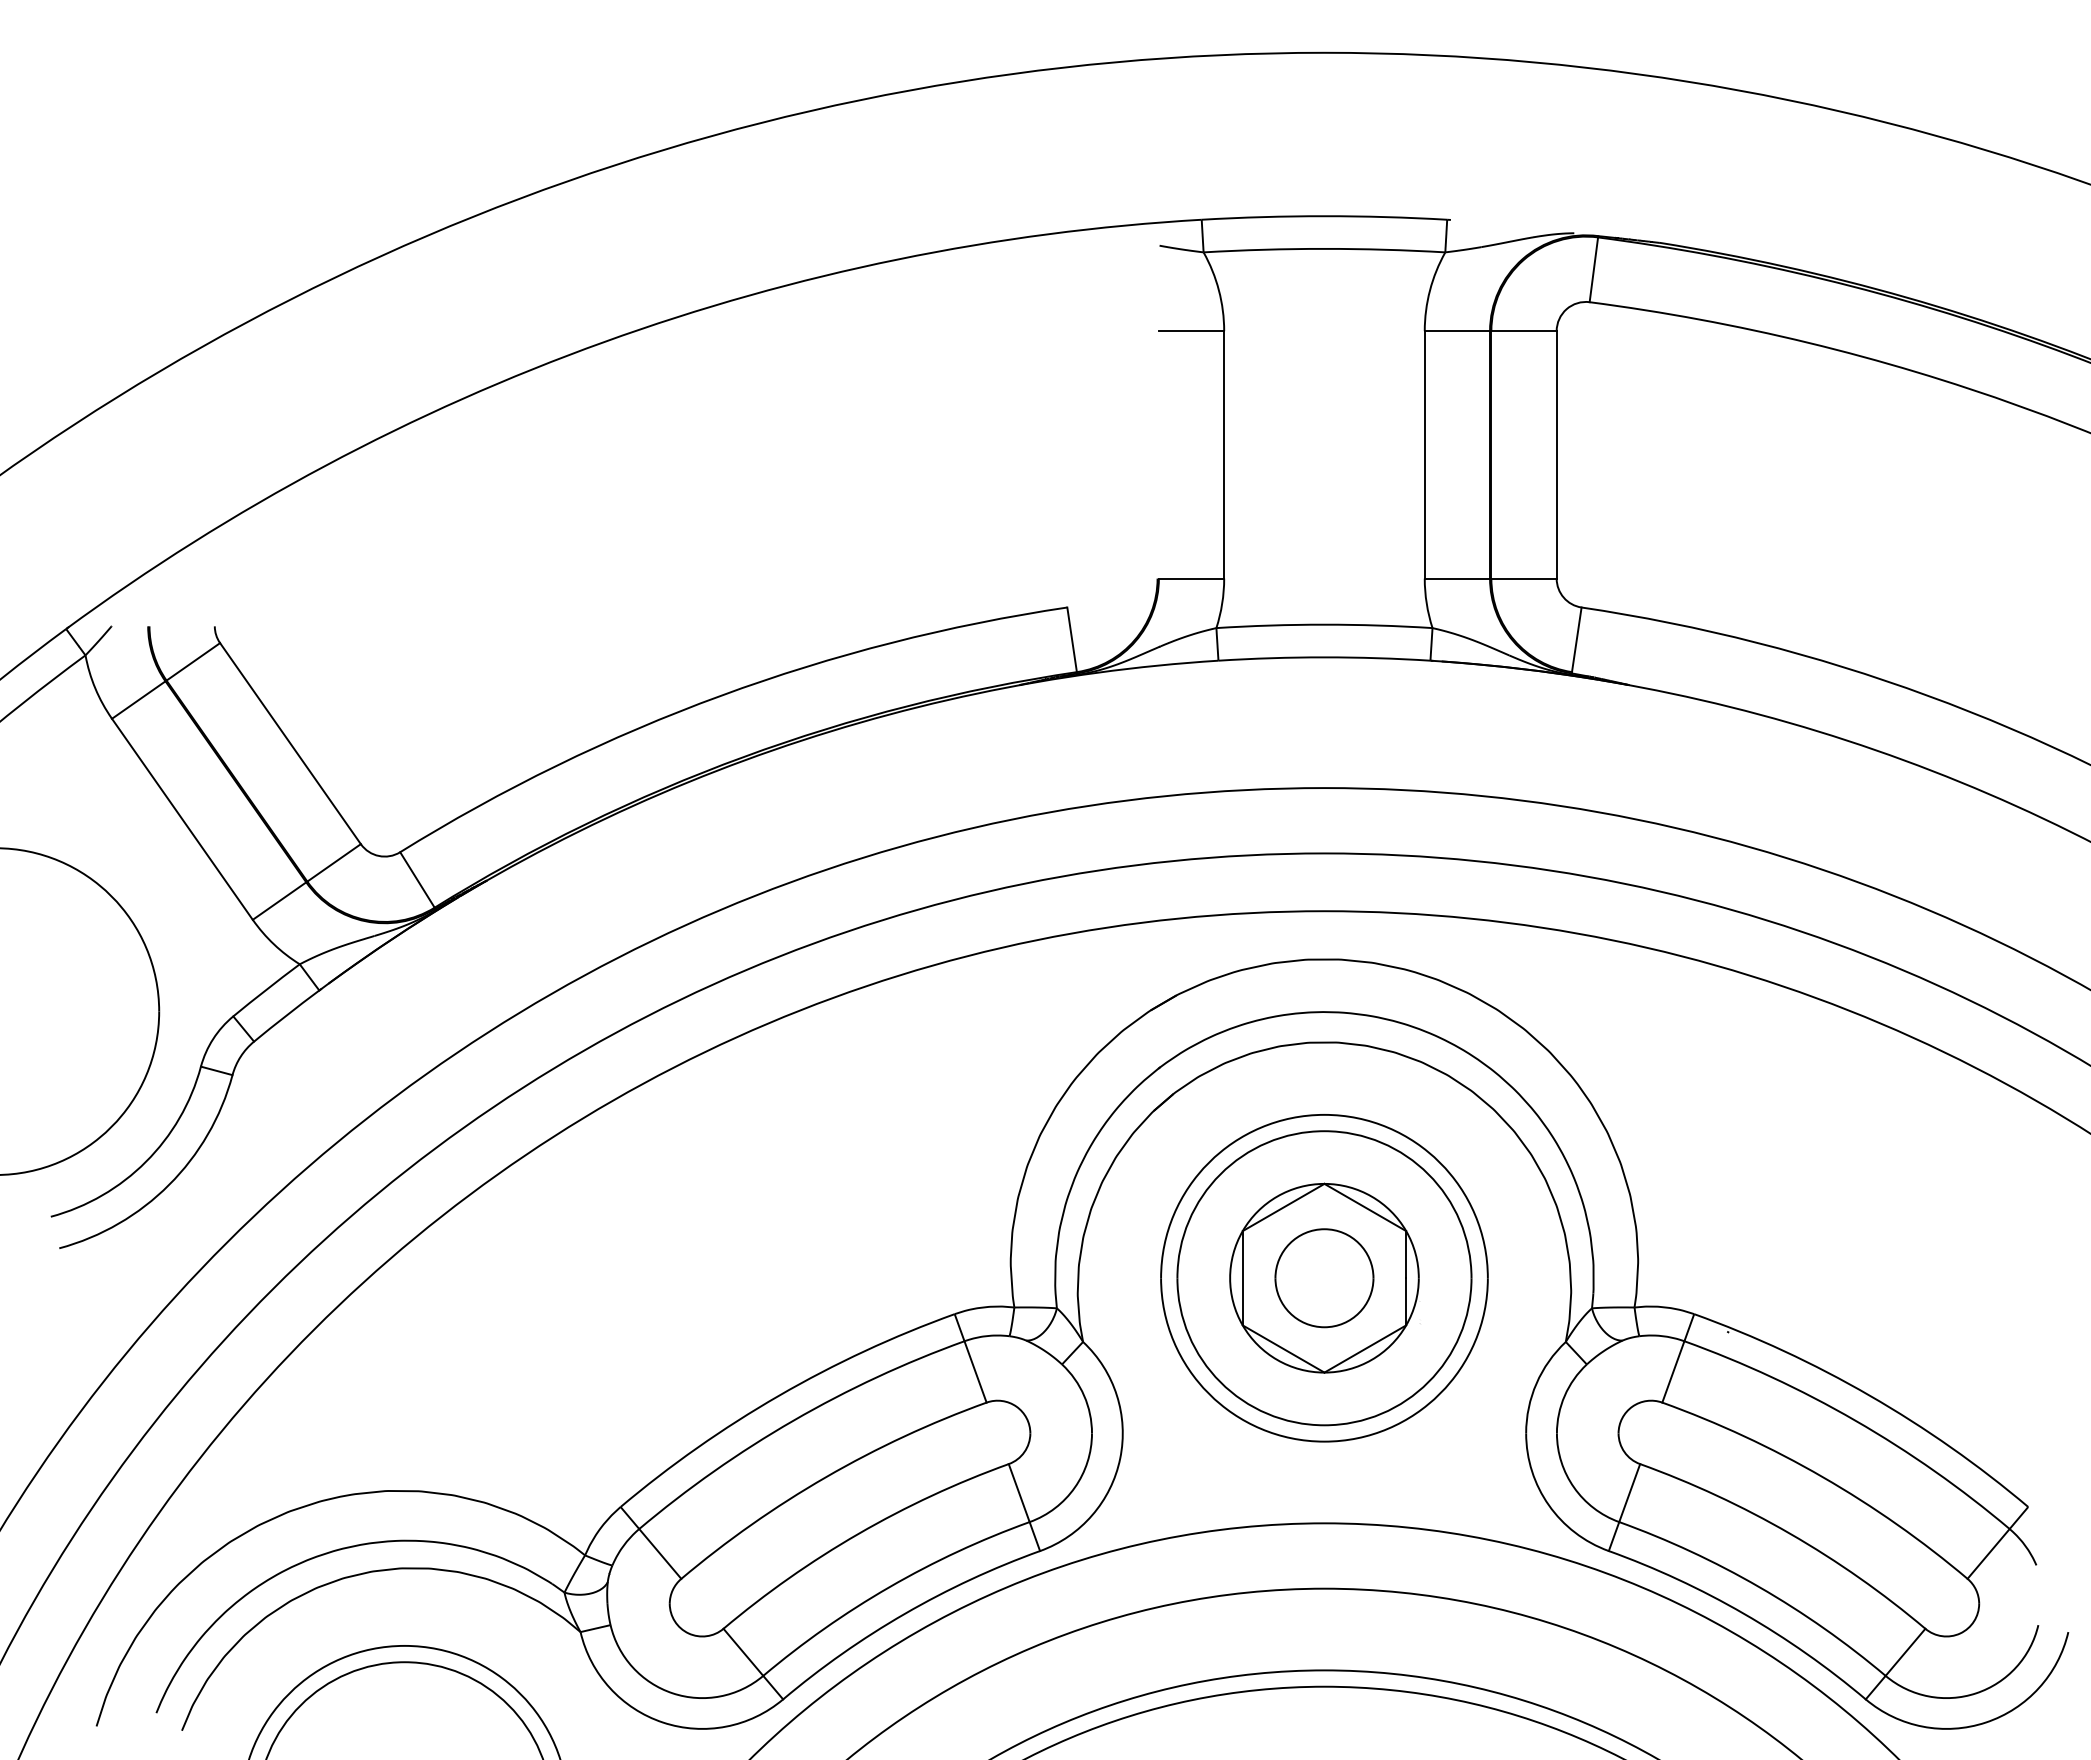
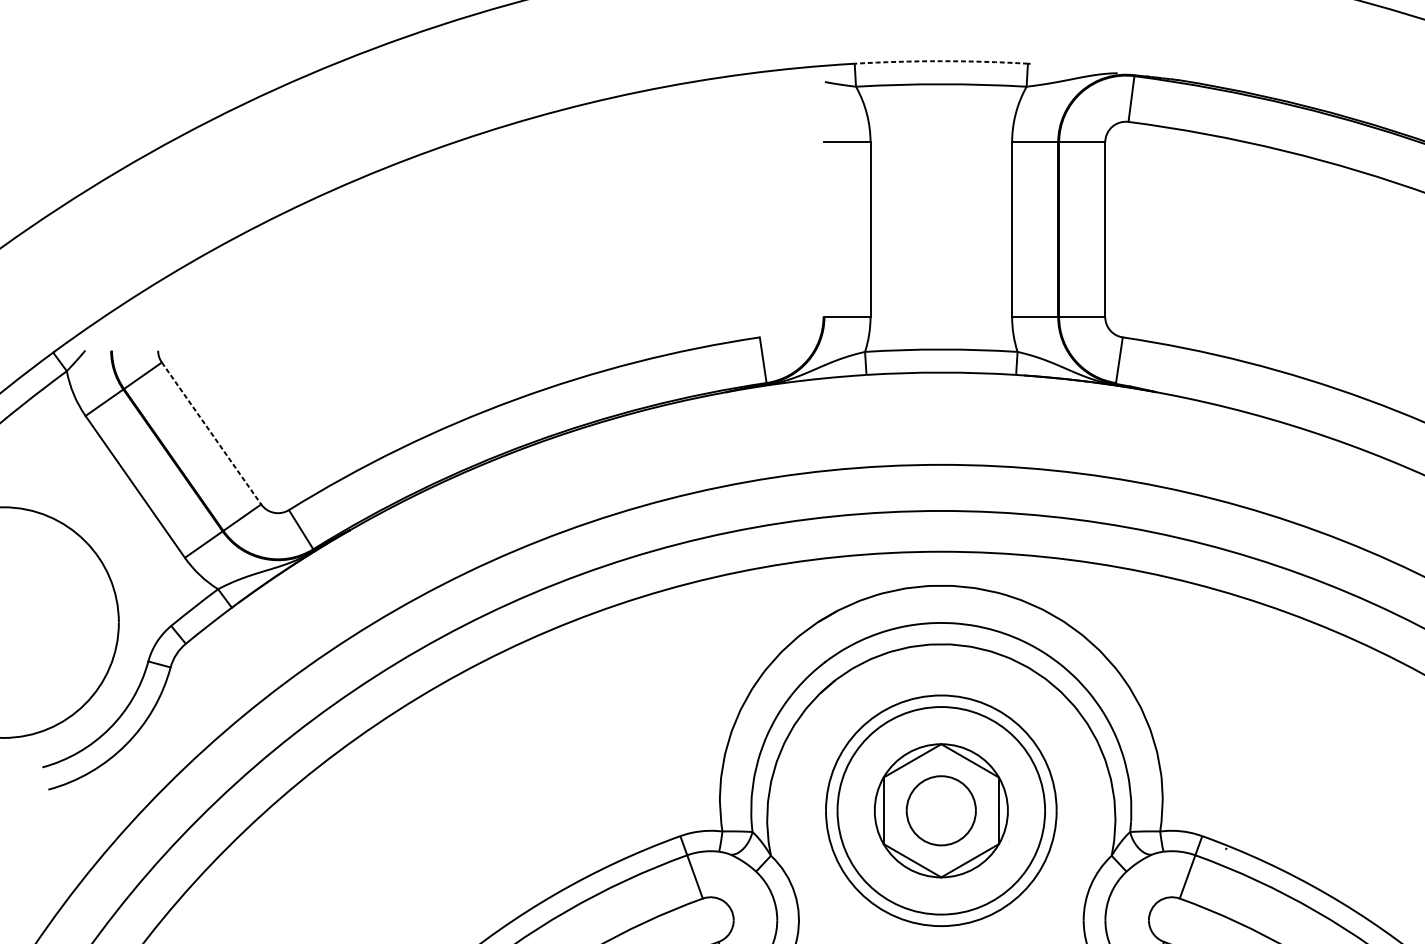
arc: (1324, 216) -> (941, 61), solid -> dashed
line: (290, 743) -> (211, 433), solid -> dashed

